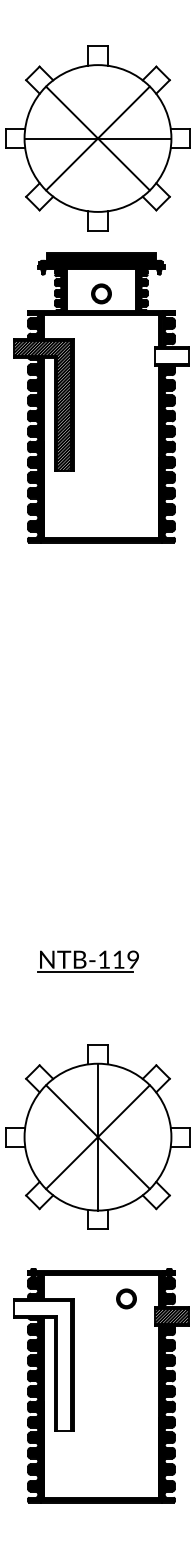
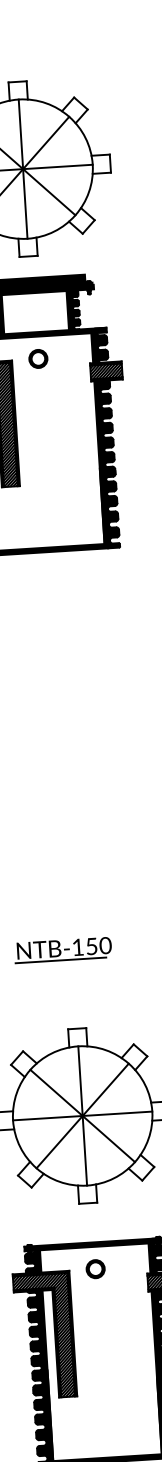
line: (97, 138) -> (22, 169), added
part: (101, 293) -> (38, 358), moved
hatch: (171, 356) -> (105, 371), added
text: (126, 959) -> (99, 945), NTB-119 -> NTB-150
line: (97, 1137) -> (82, 1116), added
part: (126, 1298) -> (95, 1268), moved
hatch: (42, 1366) -> (43, 1336), added

